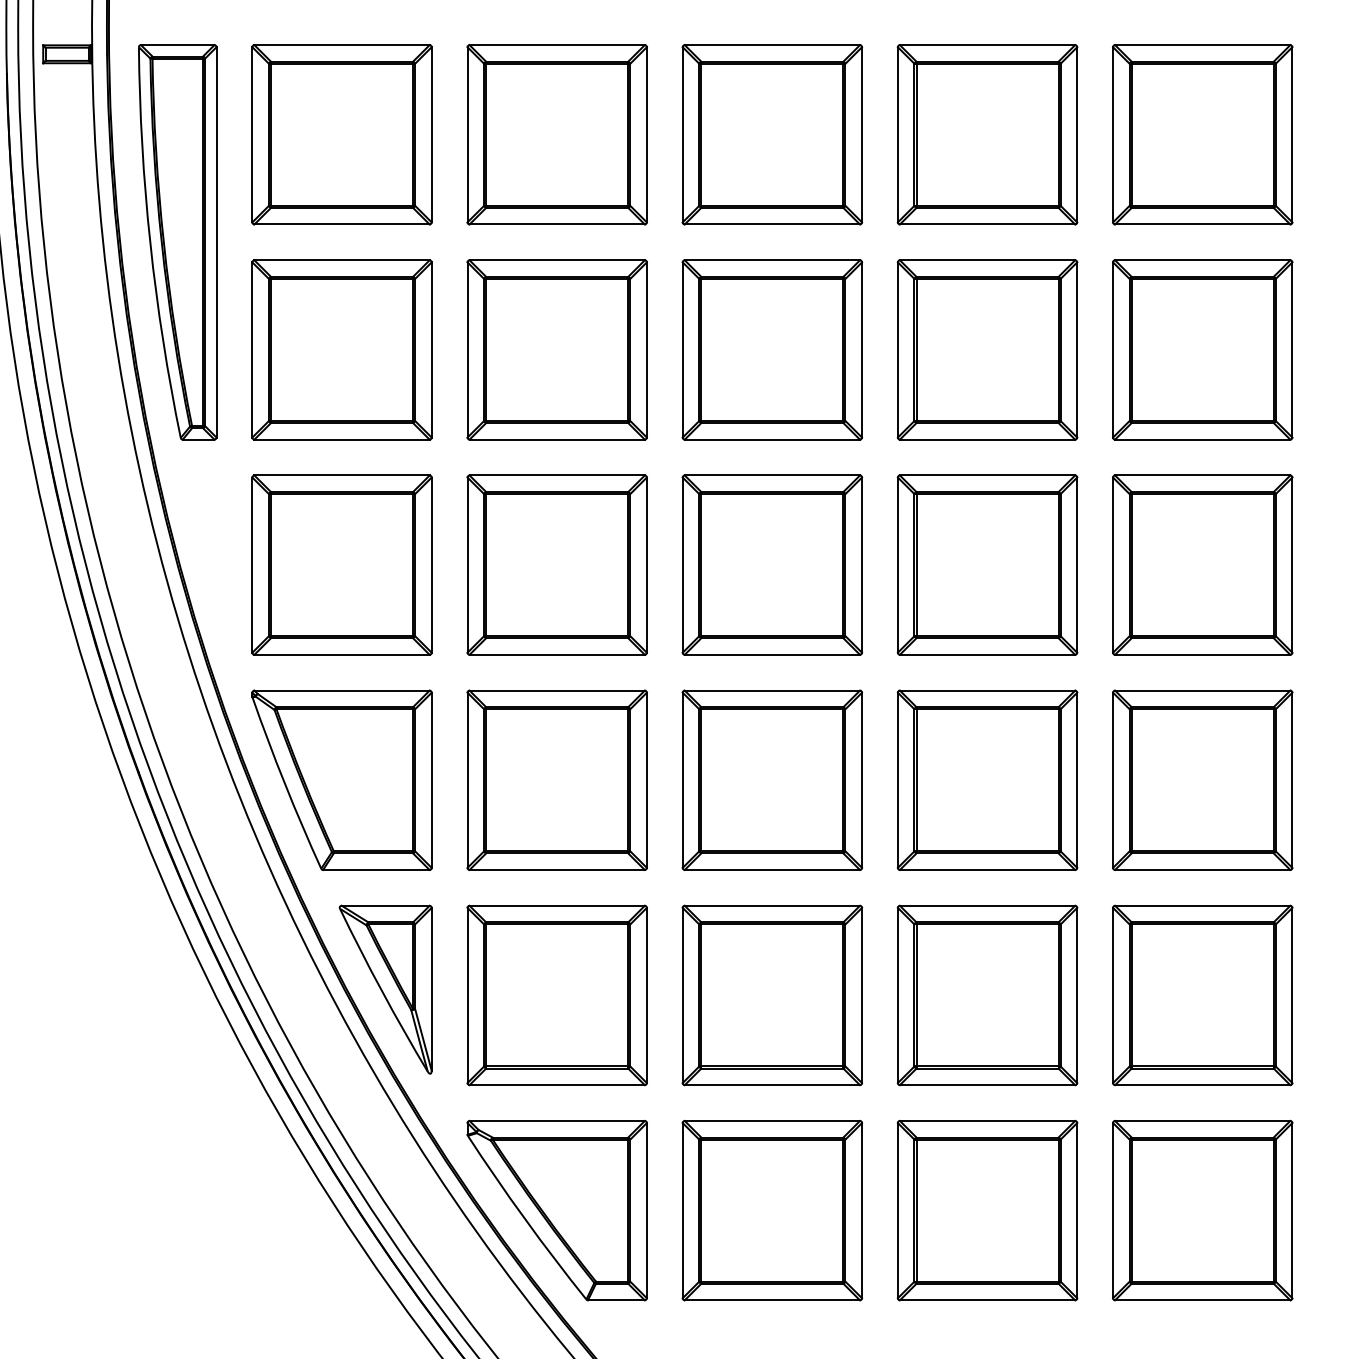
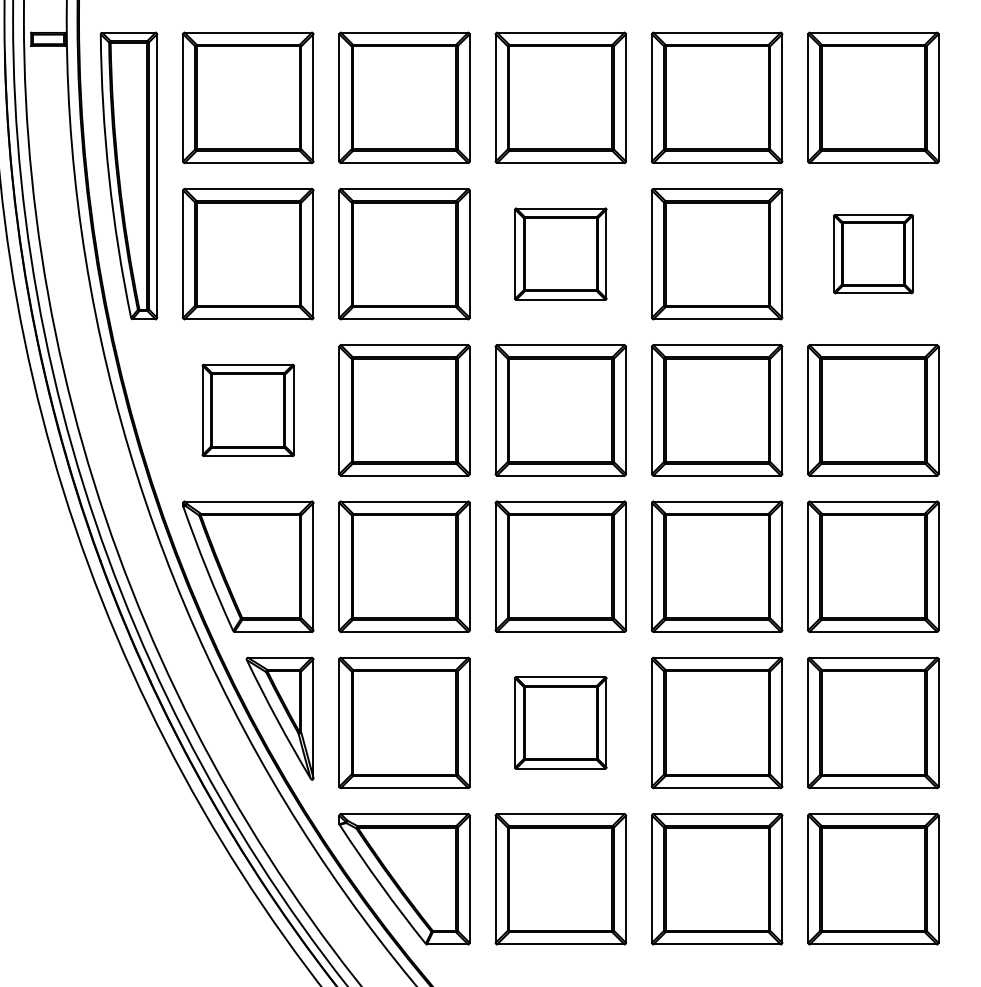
part: (772, 349) -> (560, 253), size x0.7
part: (1202, 349) -> (873, 253), size x0.6
part: (341, 564) -> (247, 409), size x0.7
part: (772, 995) -> (560, 723), size x0.7

